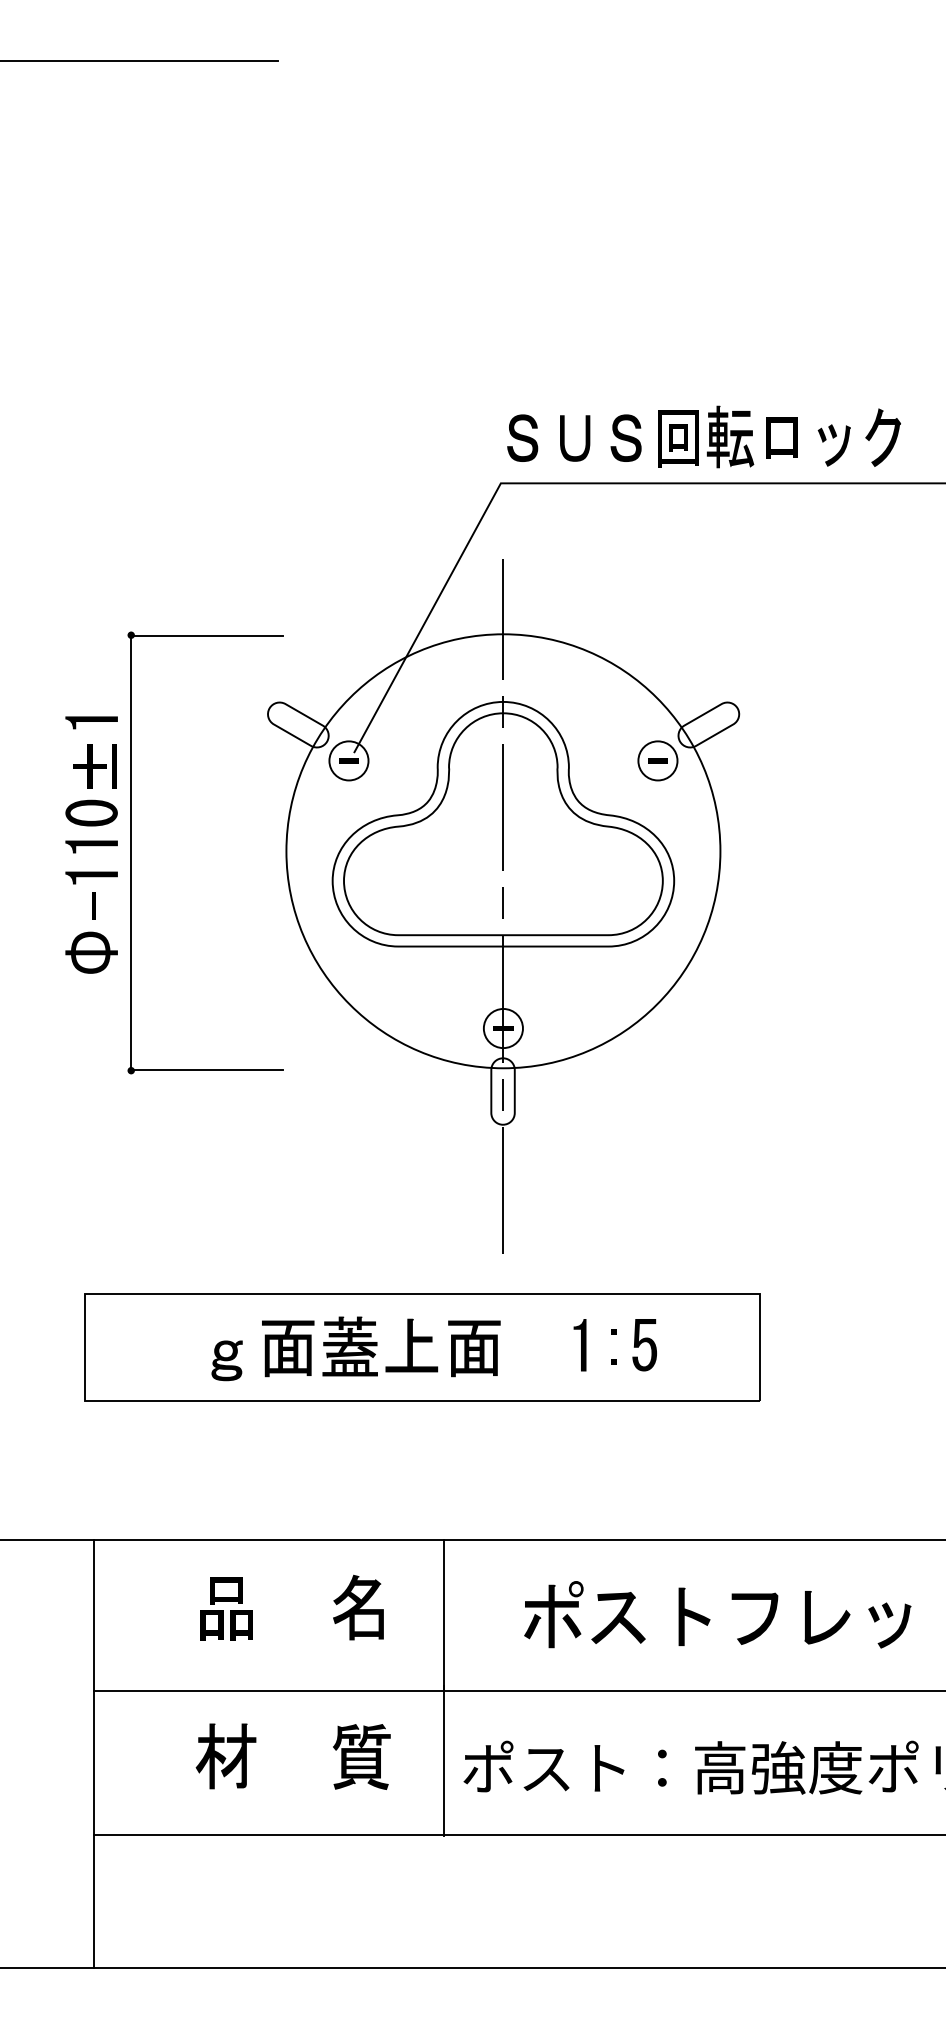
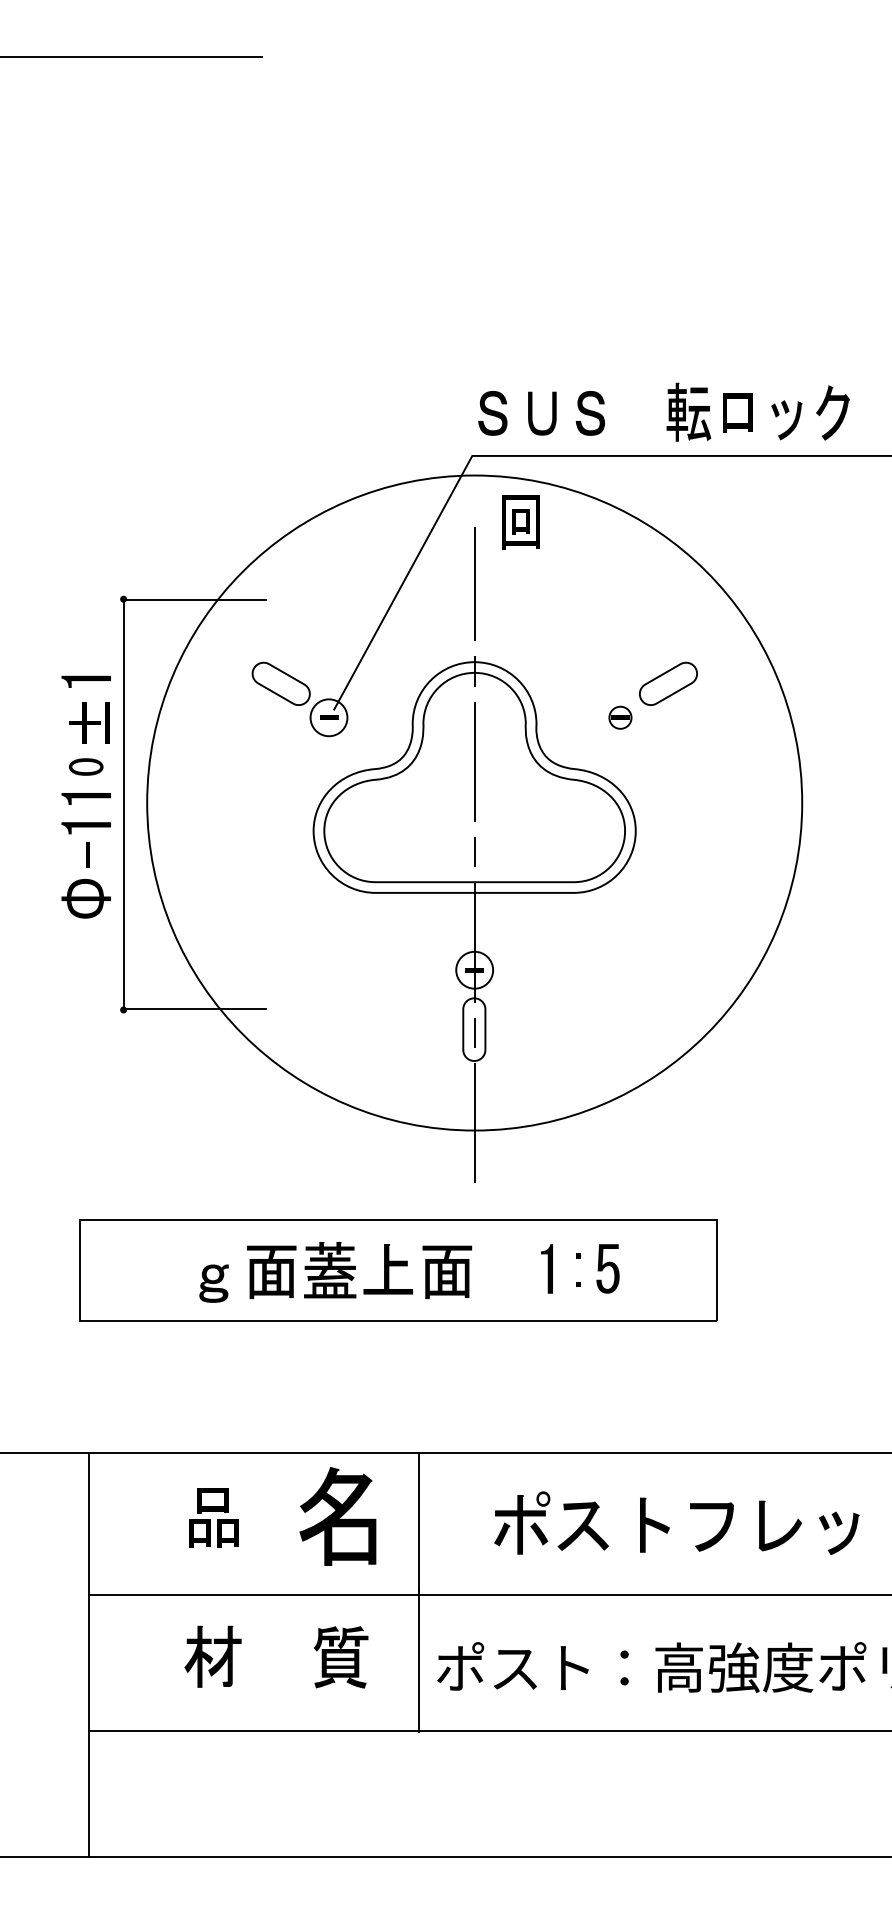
part: (678, 438) -> (520, 522), moved
circle: (657, 760) -> (620, 717), size x0.6
part: (91, 812) -> (86, 766), size x0.7
circle: (503, 851) -> (474, 803), size x1.6
part: (358, 1607) -> (337, 1516), size x1.6

